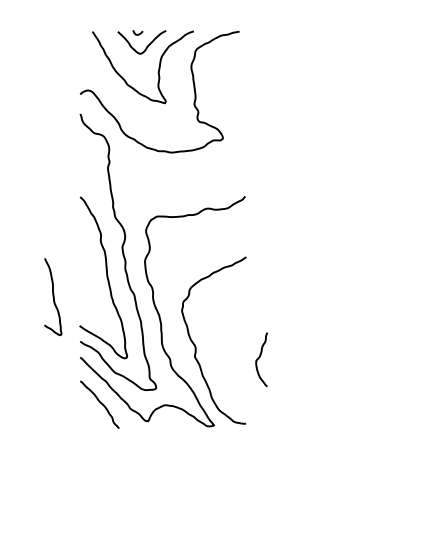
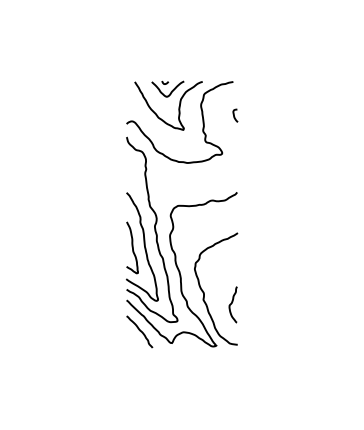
curve: (241, 81) -> (234, 115), added
curve: (53, 296) -> (132, 247), moved
curve: (260, 357) -> (232, 303), moved

